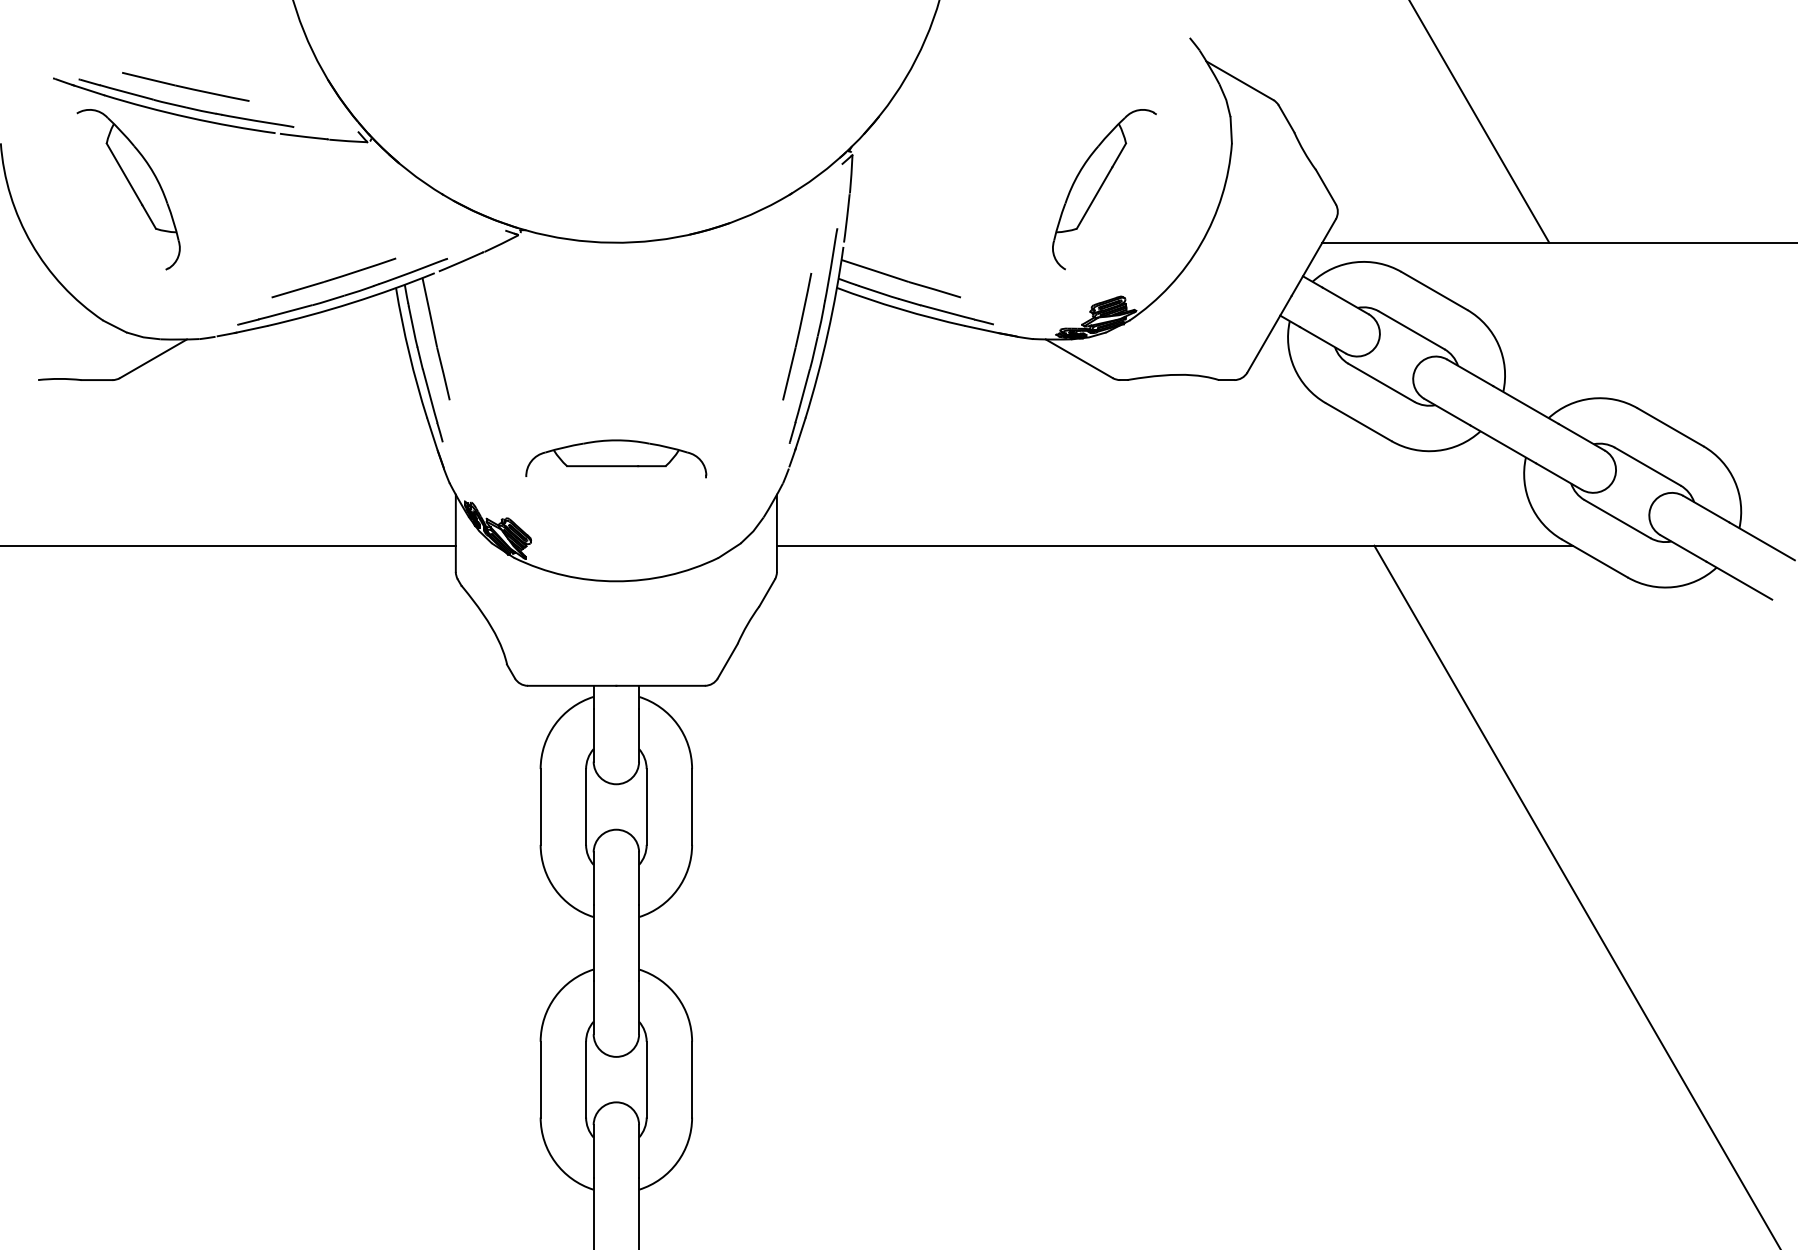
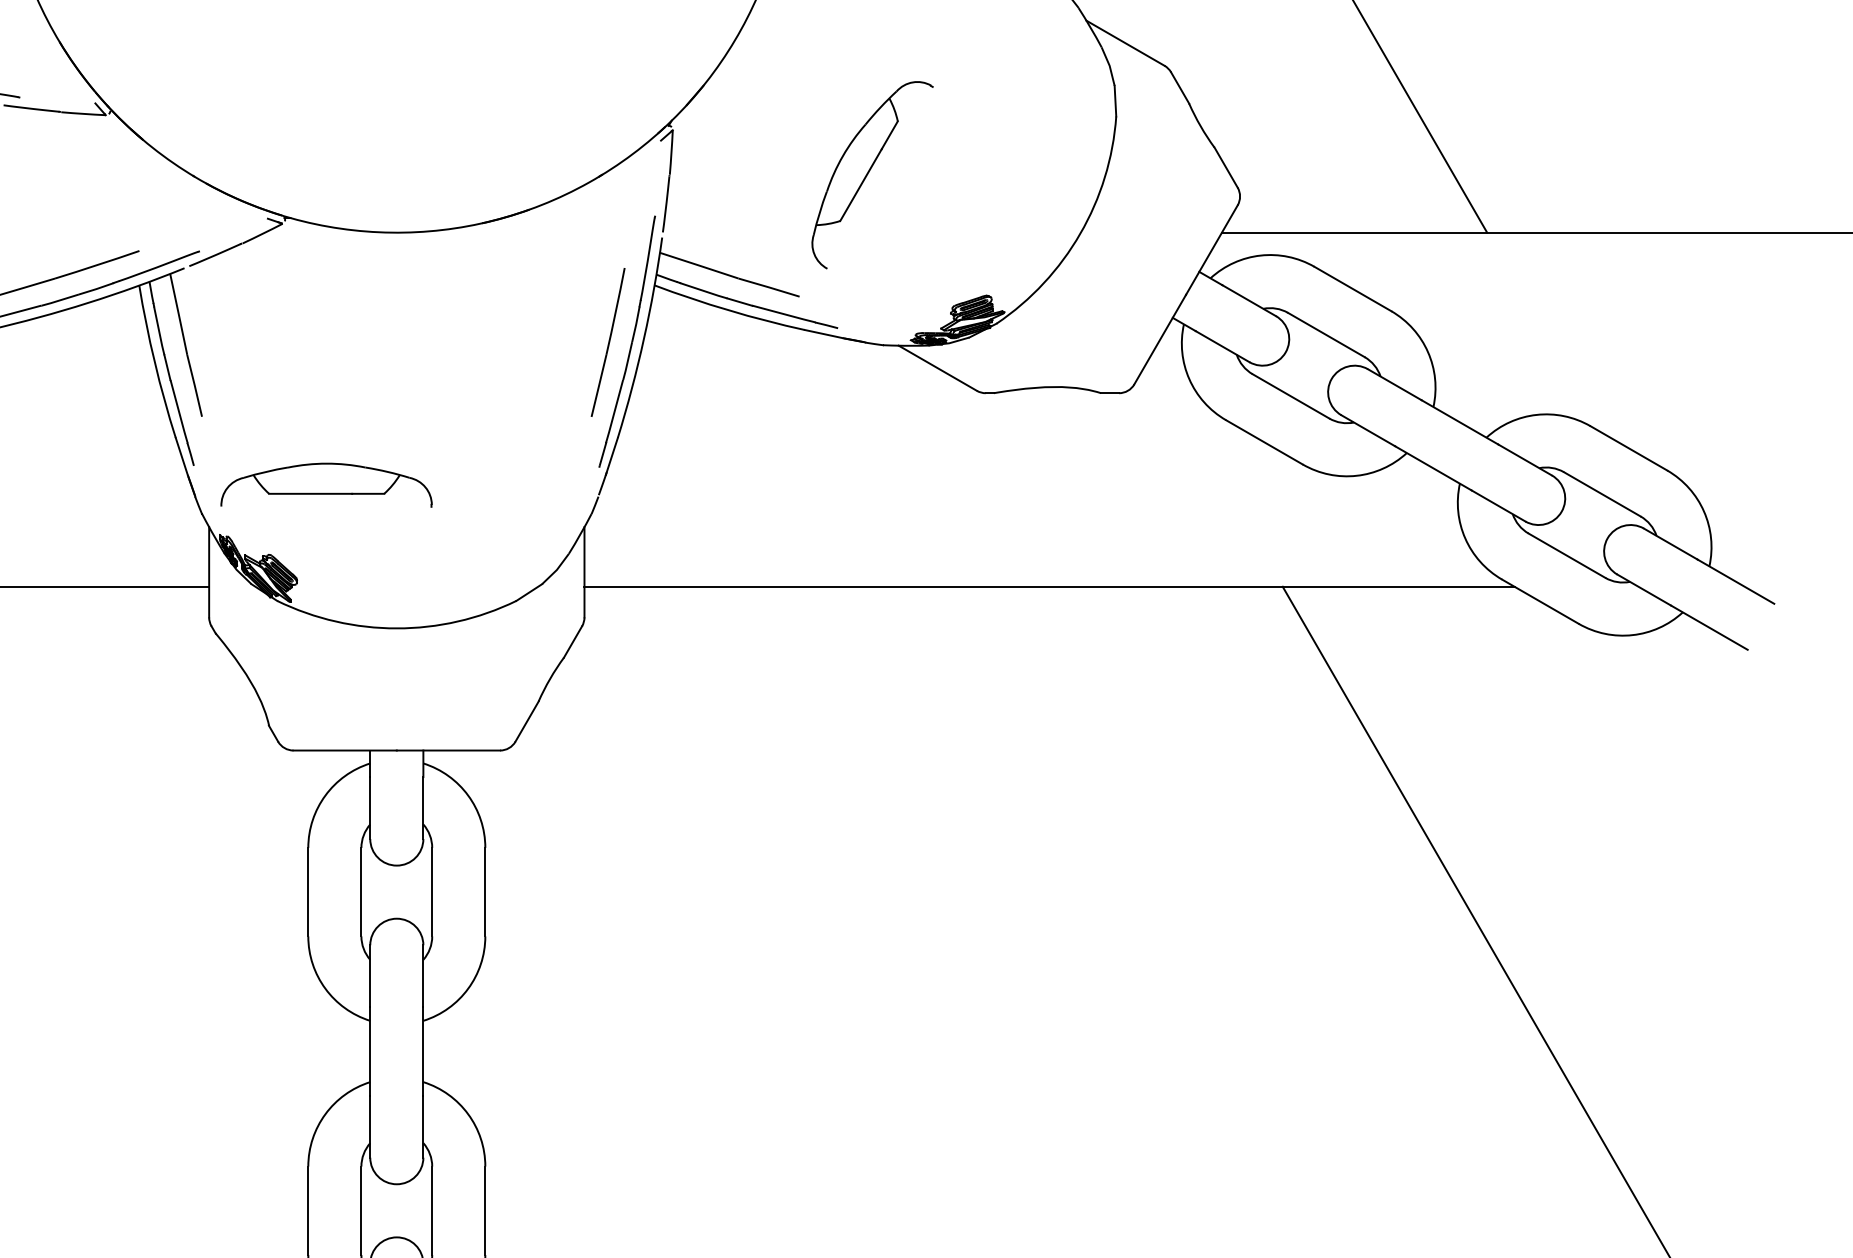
part: (1104, 189) -> (872, 175), moved
part: (616, 458) -> (326, 484), moved

